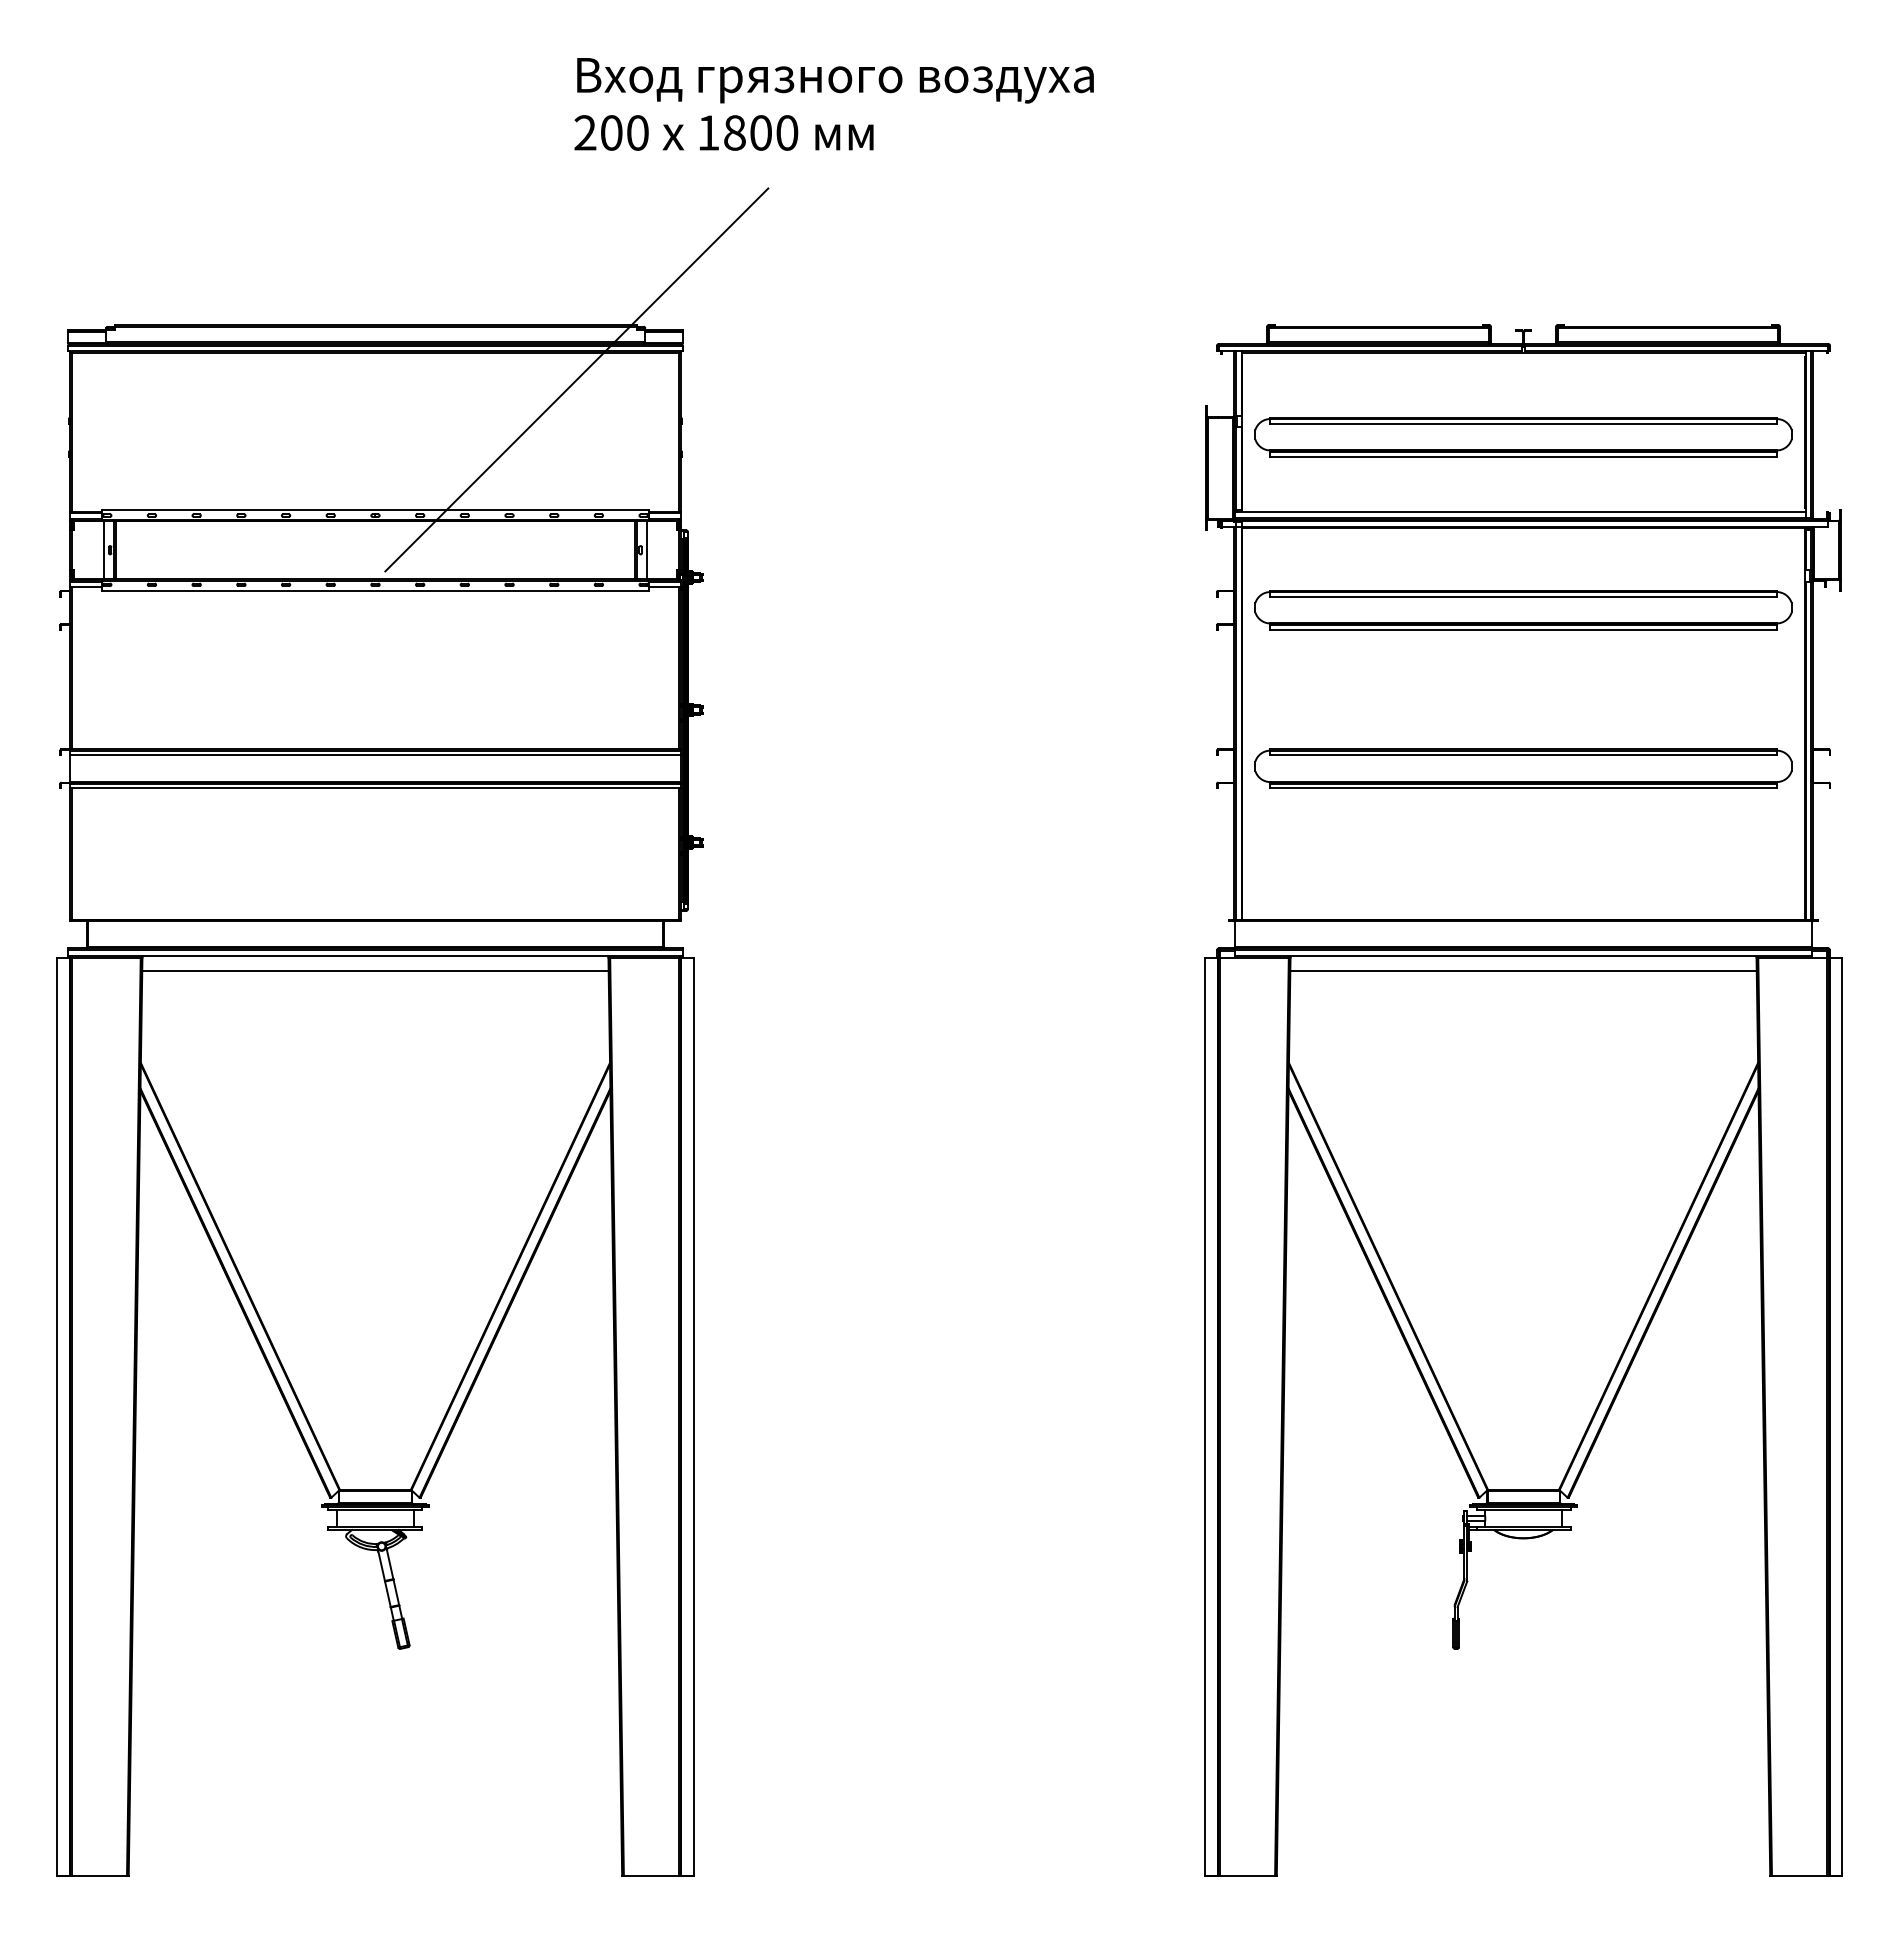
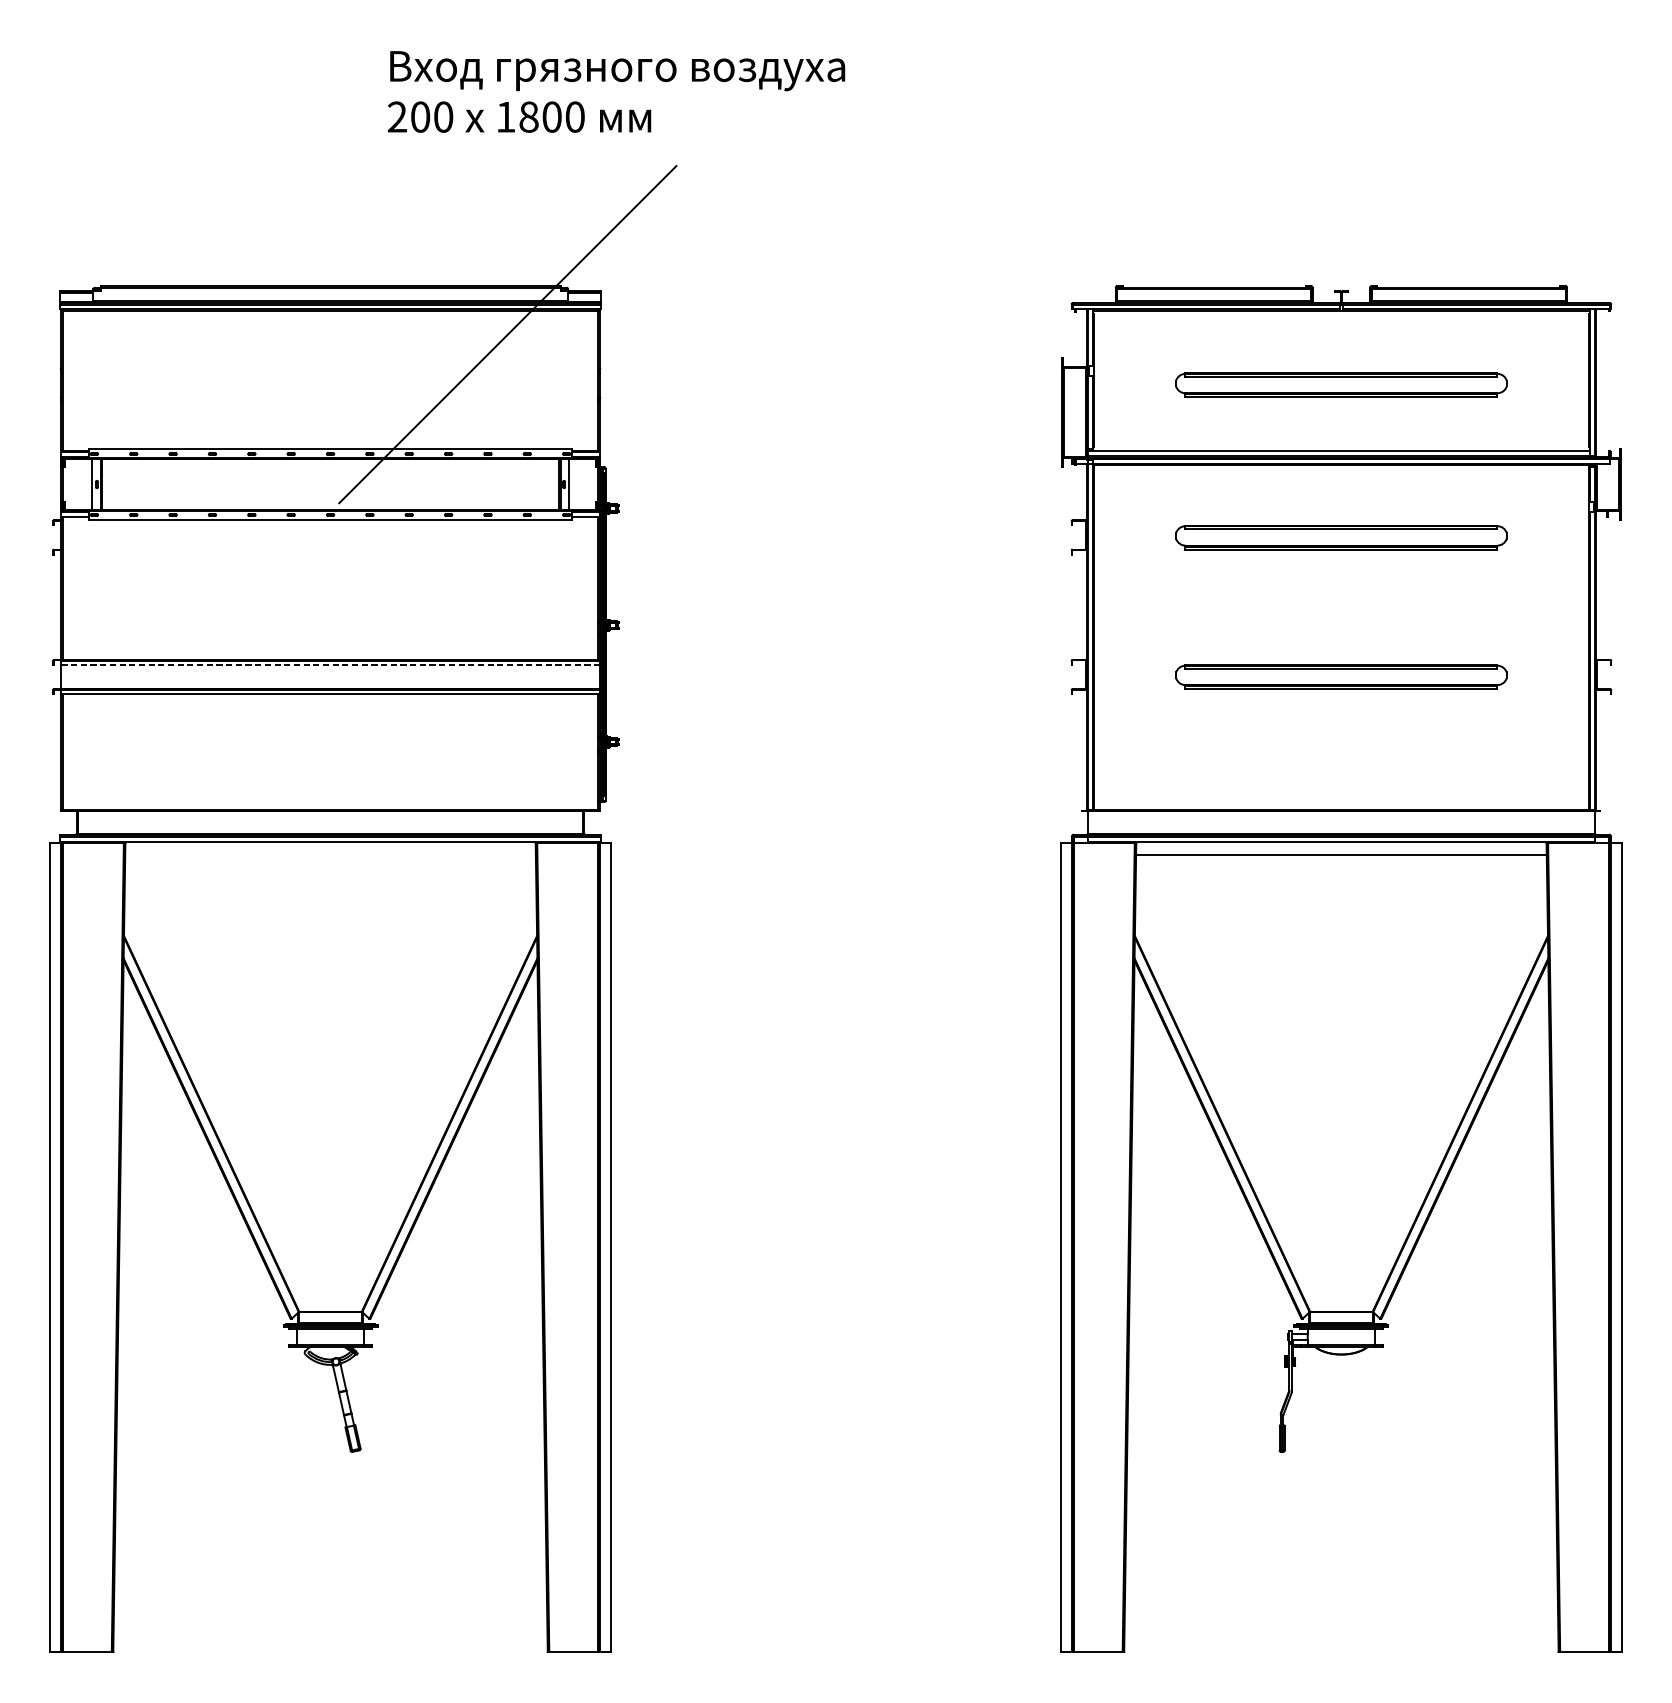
text: (833, 104) -> (615, 92), moved
part: (1523, 437) -> (1341, 385), size x0.7
part: (1523, 610) -> (1341, 537), size x0.7
line: (375, 755) -> (330, 665), solid -> dashed
part: (1523, 768) -> (1341, 676), size x0.7
line: (375, 970) -> (330, 854), removed

